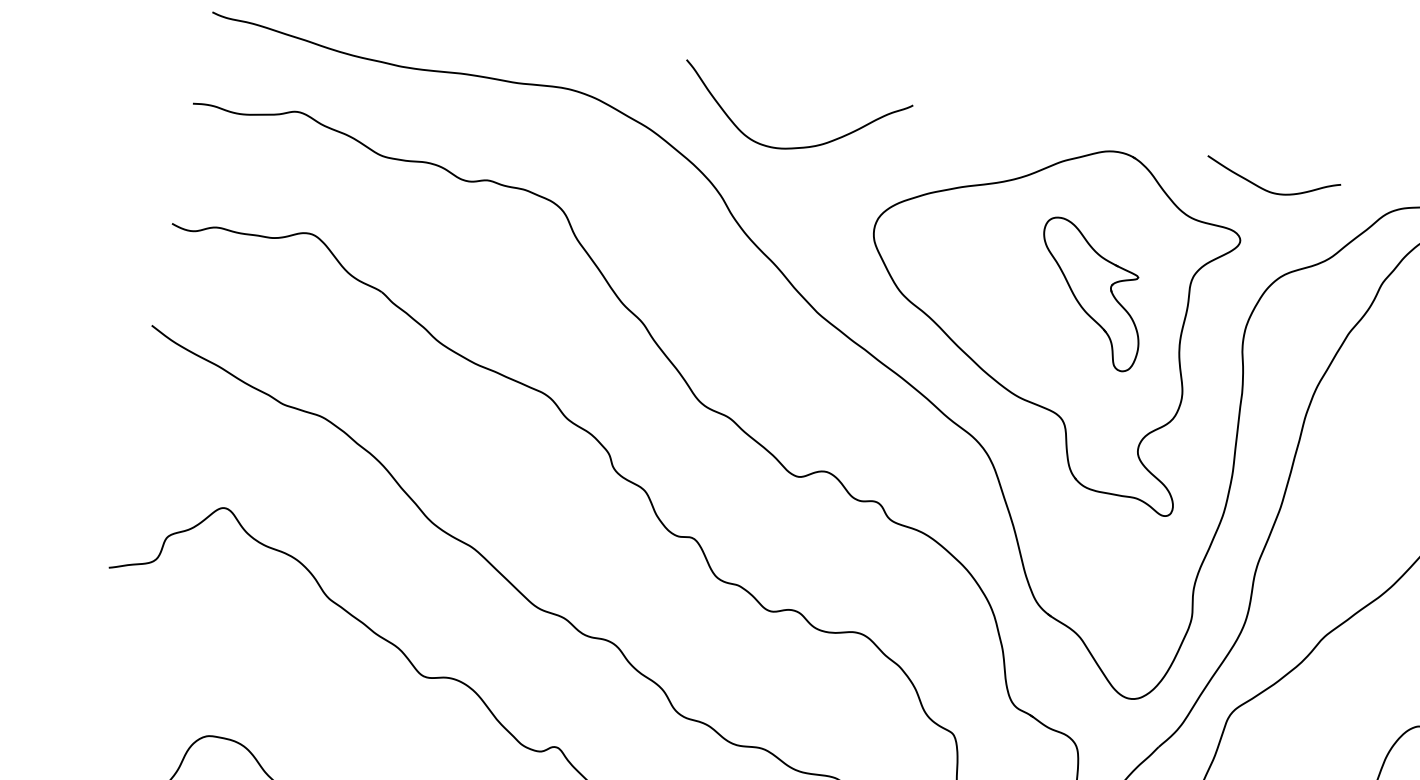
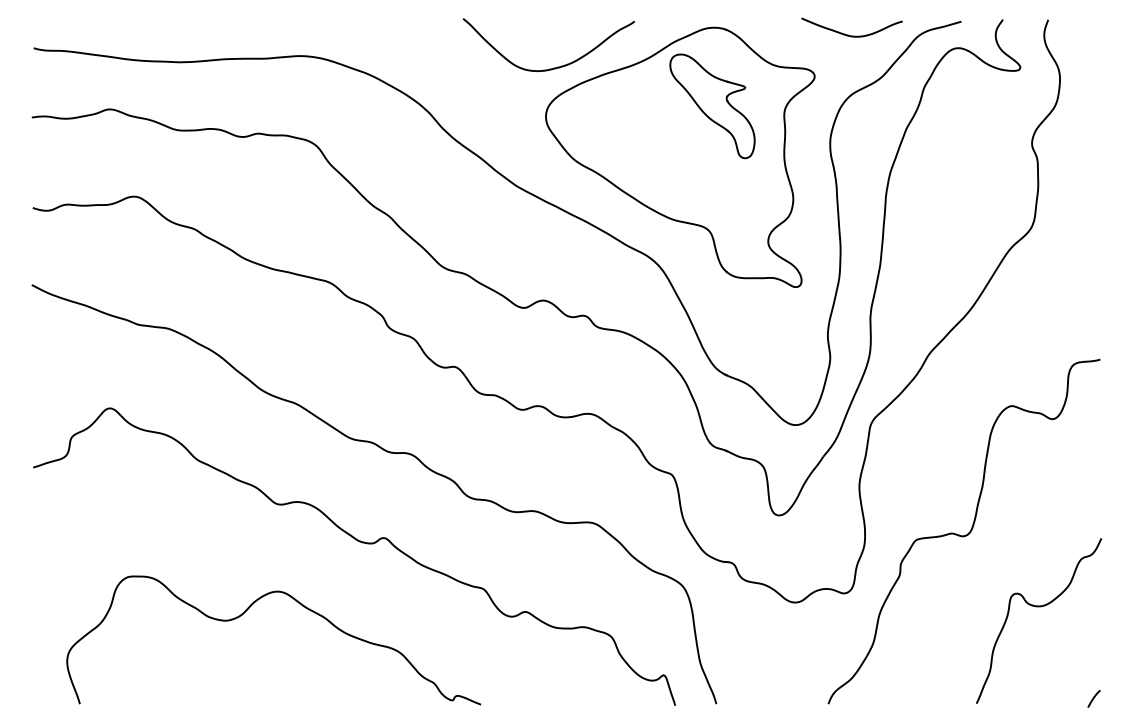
curve: (794, 146) -> (553, 67), moved
curve: (1266, 188) -> (848, 34), moved
part: (1090, 294) -> (712, 106), moved

